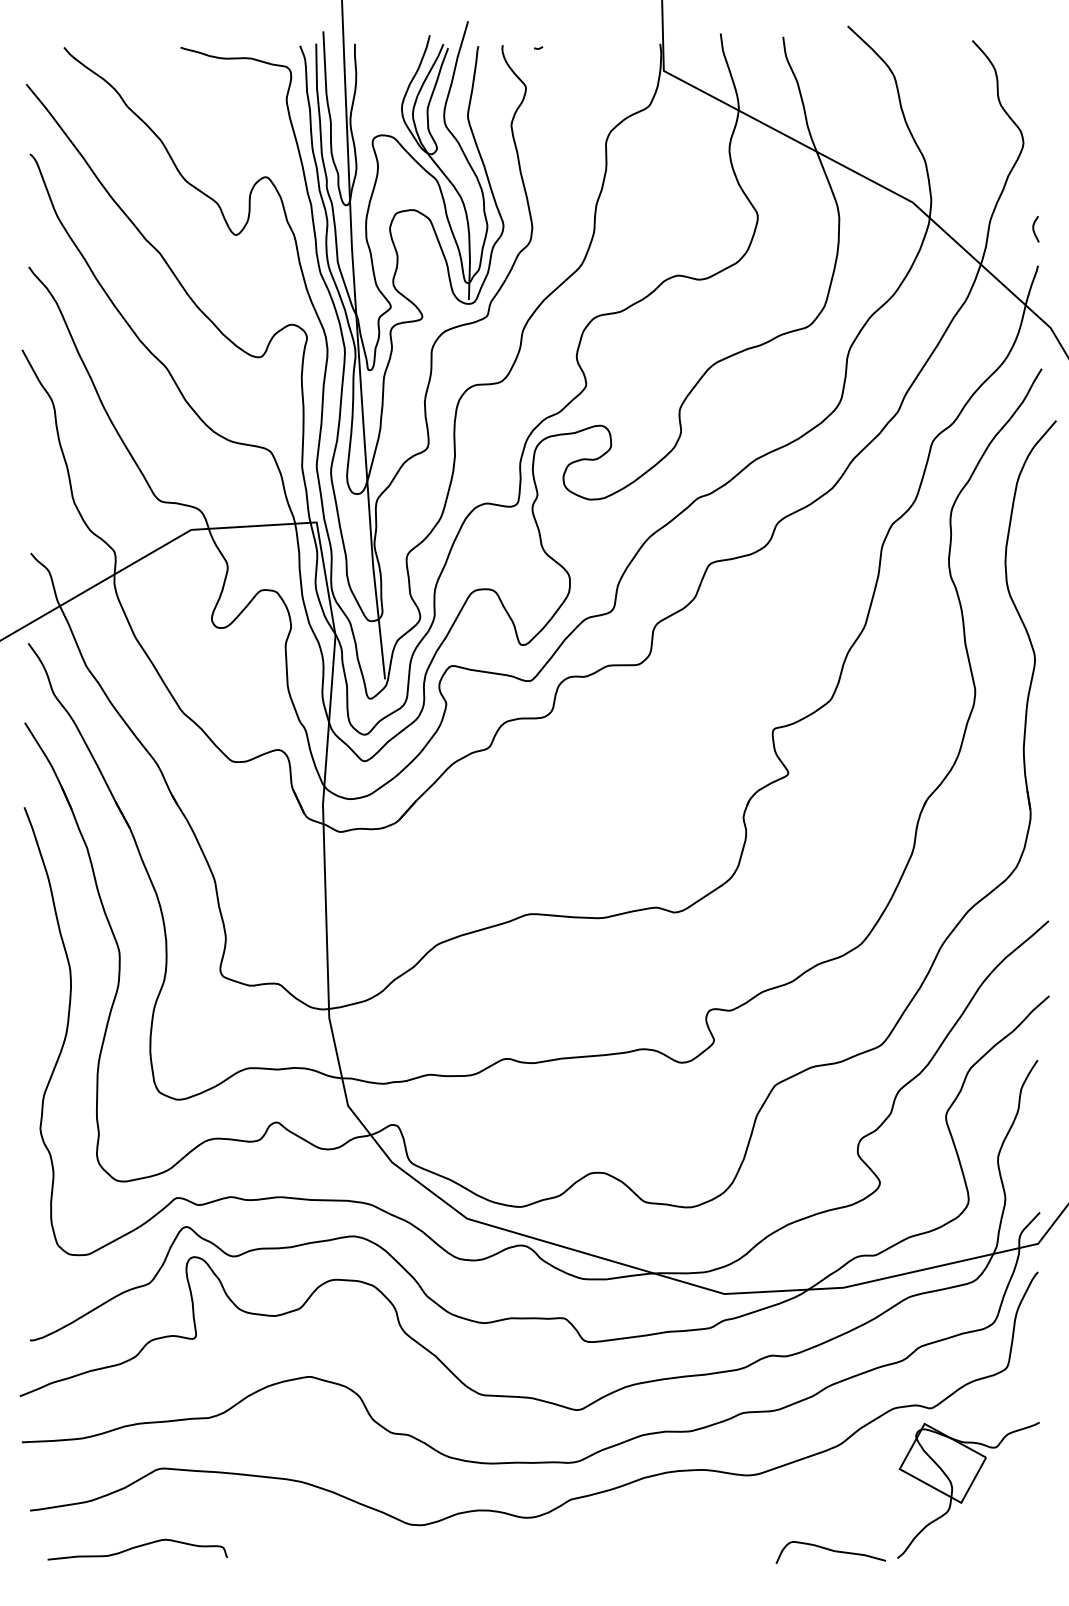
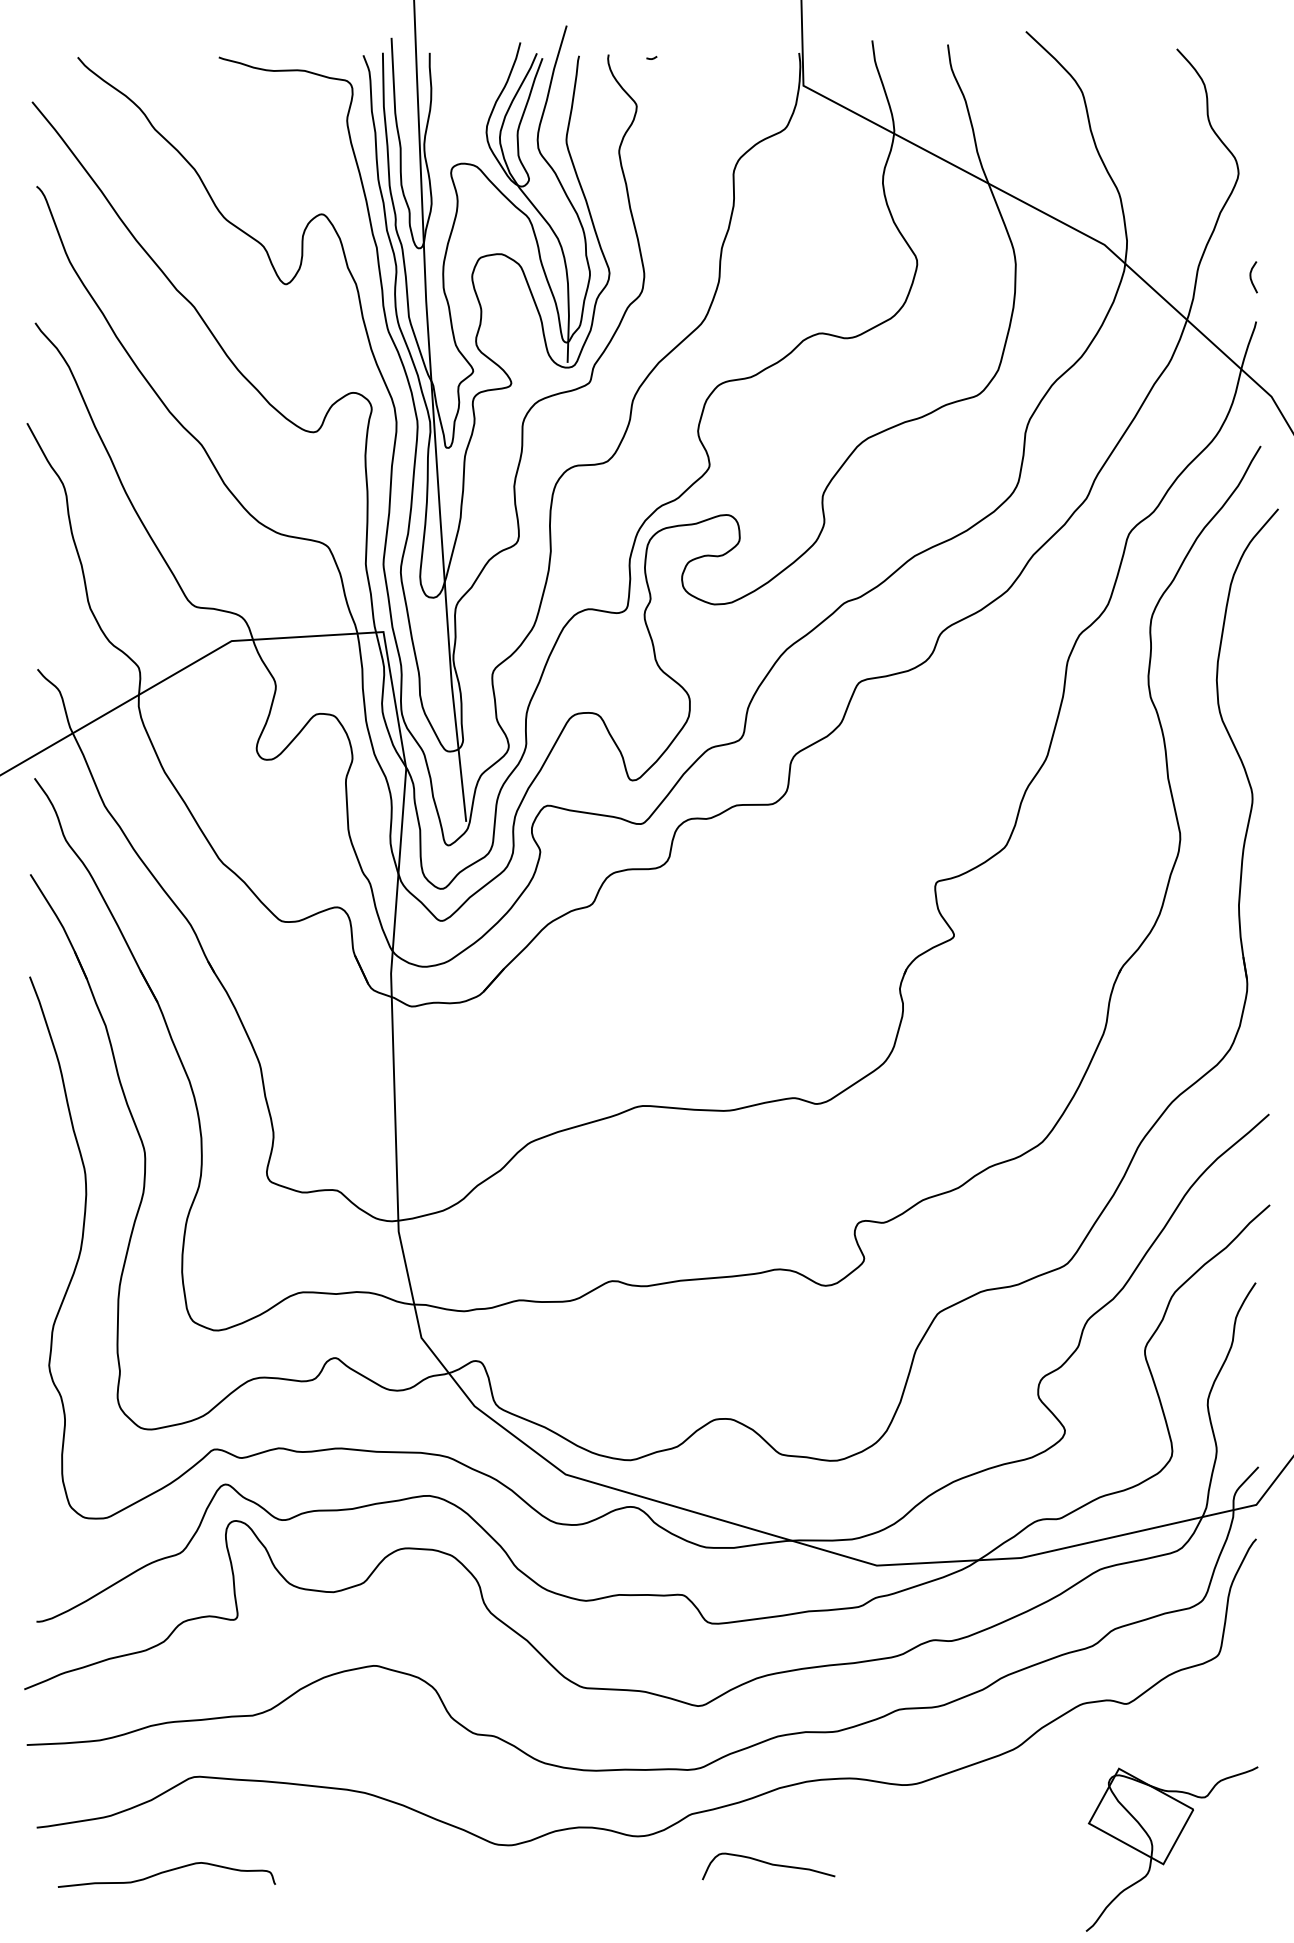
part: (967, 1489) -> (1171, 1848), moved
curve: (830, 1550) -> (768, 1864), moved

